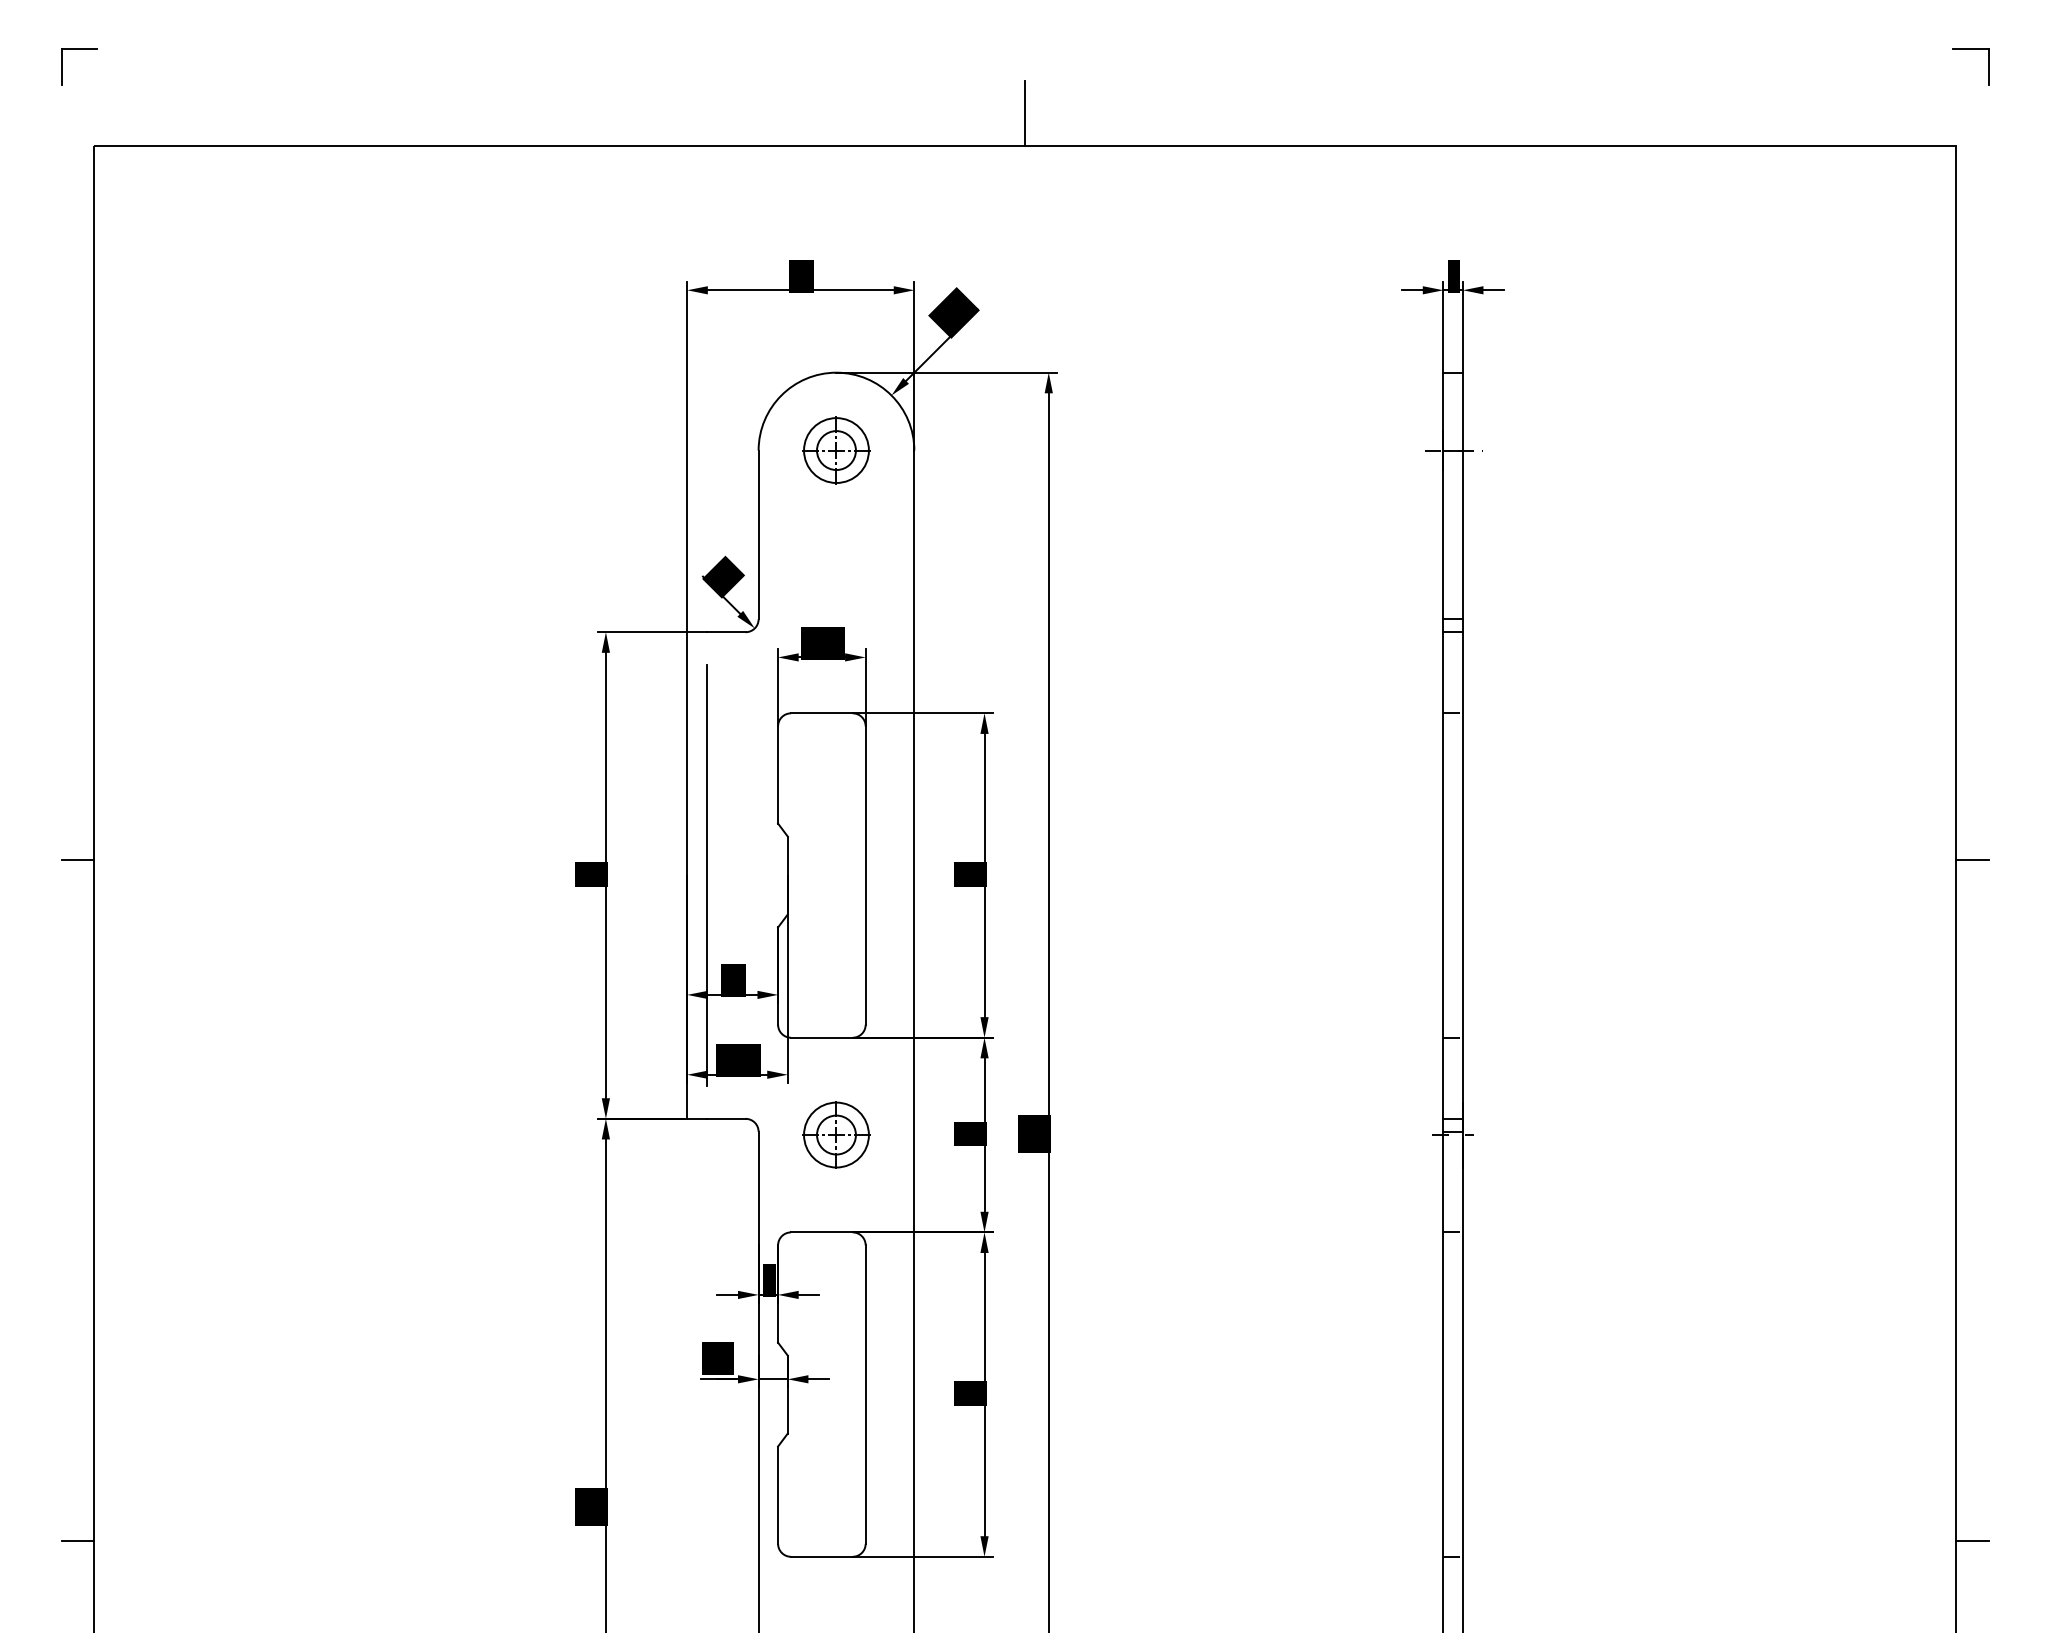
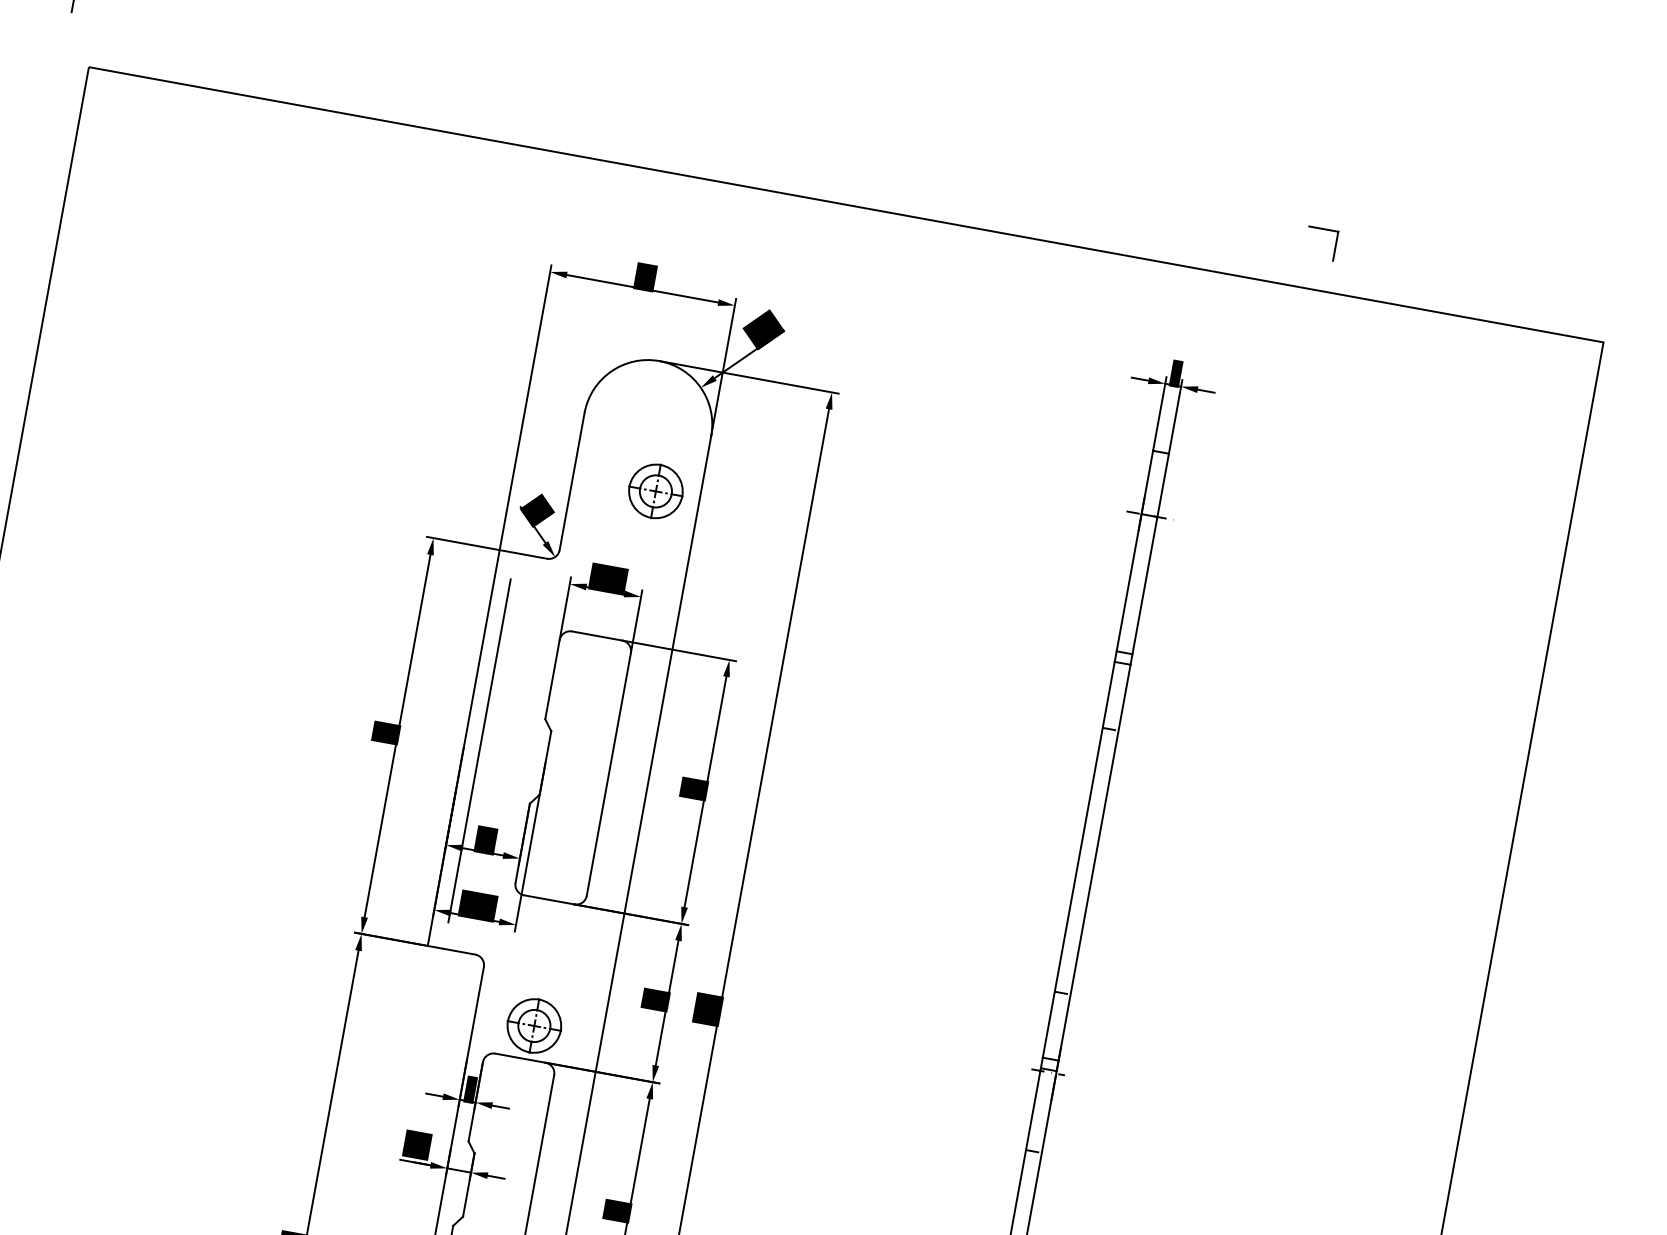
part: (1970, 49) -> (1323, 229), moved
line: (1025, 113) -> (851, 178), removed
part: (836, 450) -> (655, 491), moved
line: (1972, 859) -> (1511, 924), removed
part: (836, 1134) -> (534, 1025), moved

